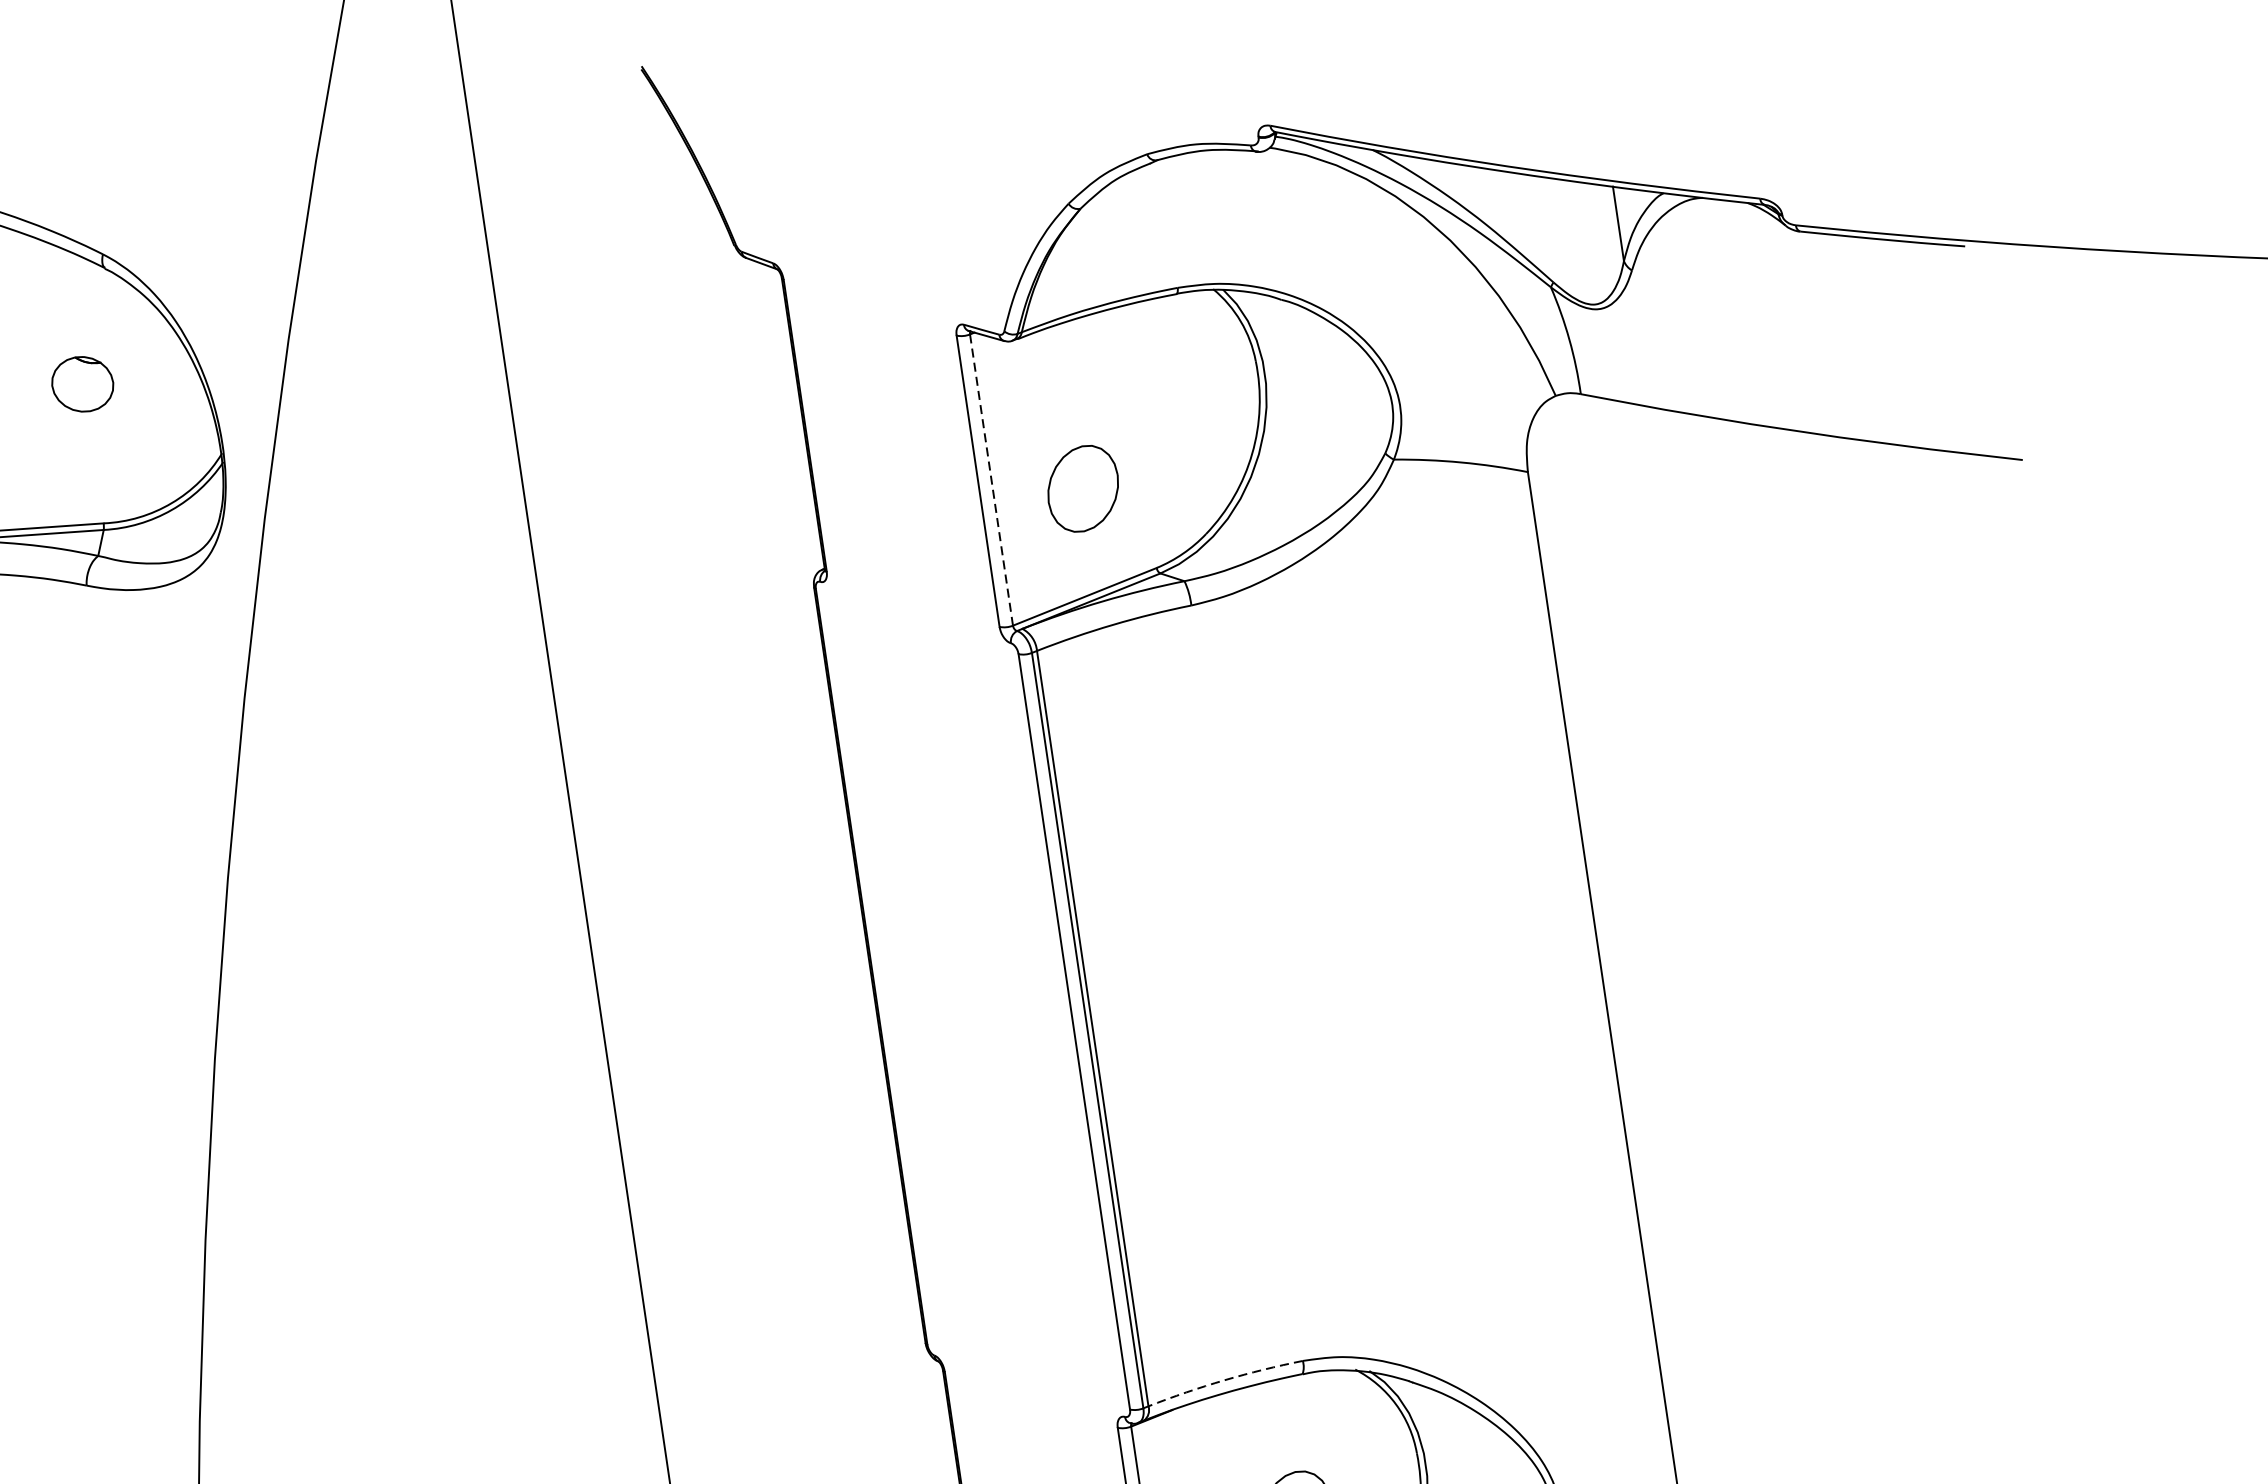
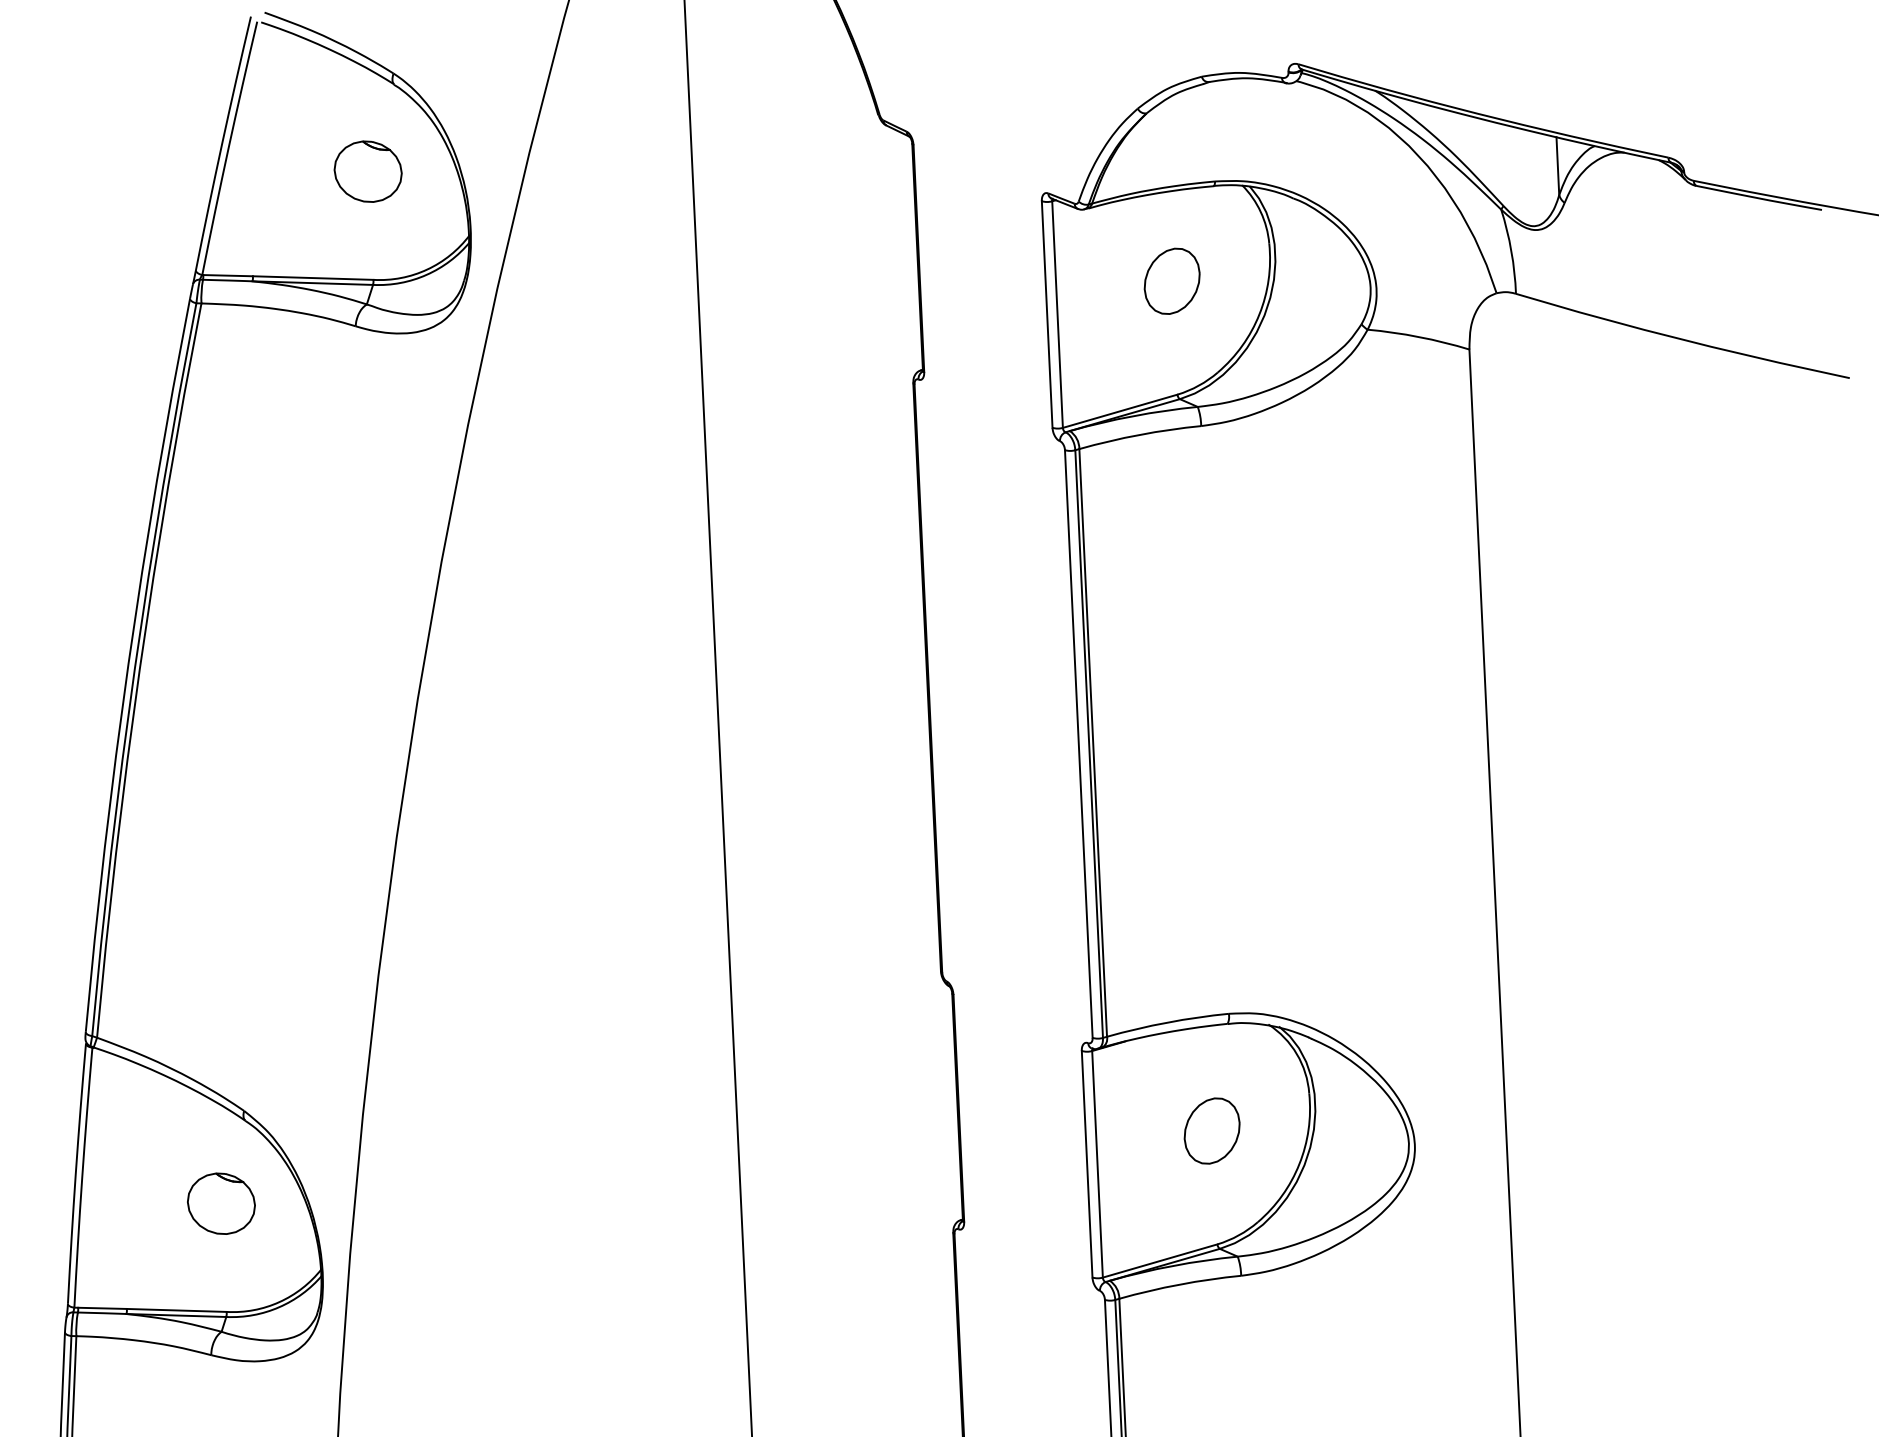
part: (81, 384) -> (367, 171), size x1.43
line: (991, 481) -> (1057, 315), dashed -> solid
part: (1082, 487) -> (1171, 280), moved
arc: (1224, 1380) -> (1167, 1022), dashed -> solid

